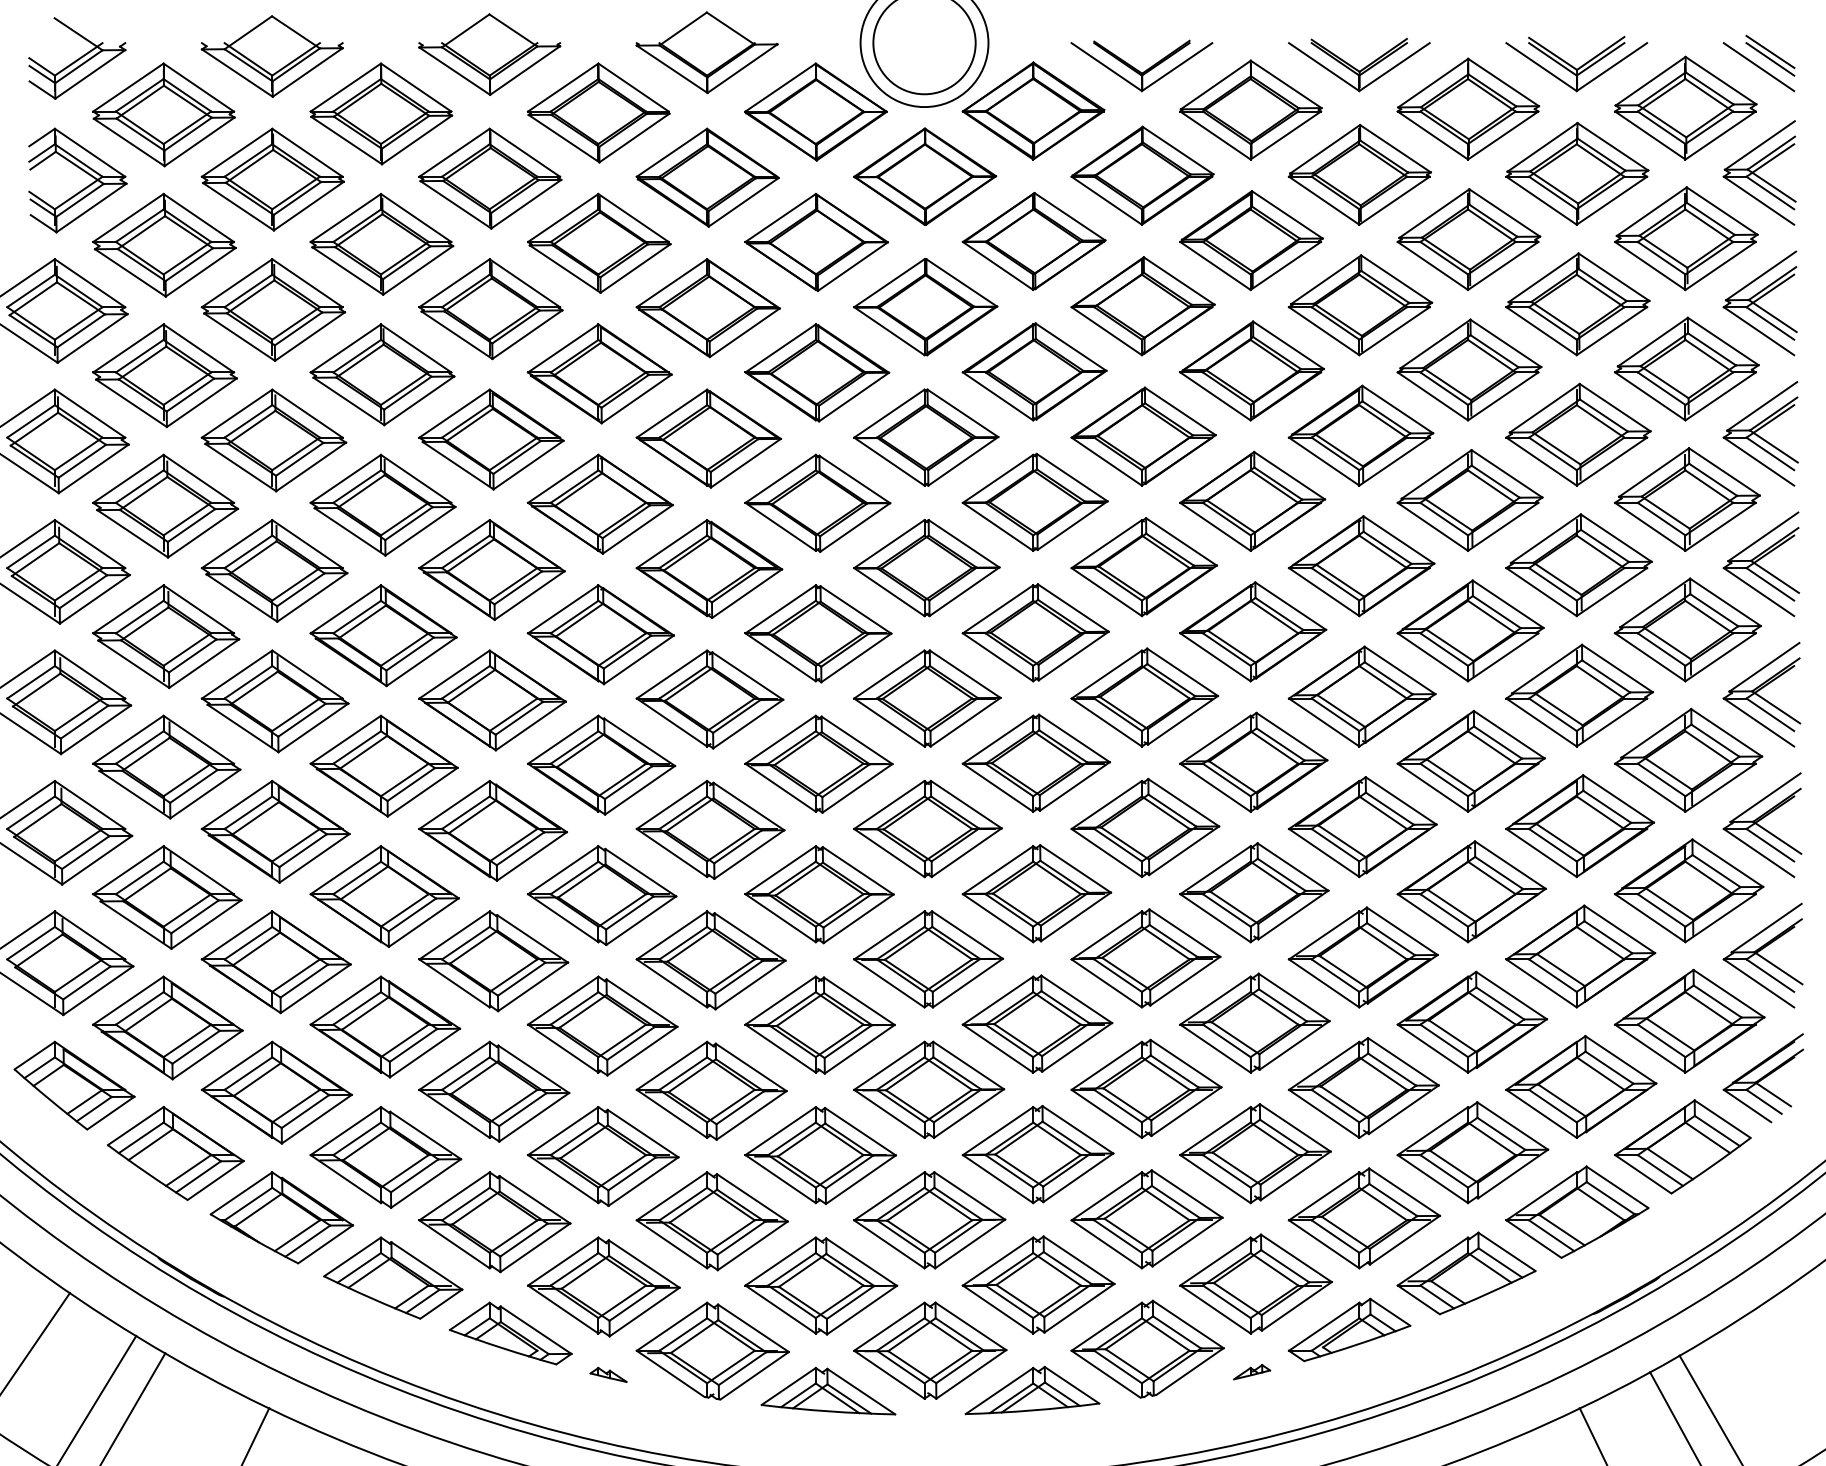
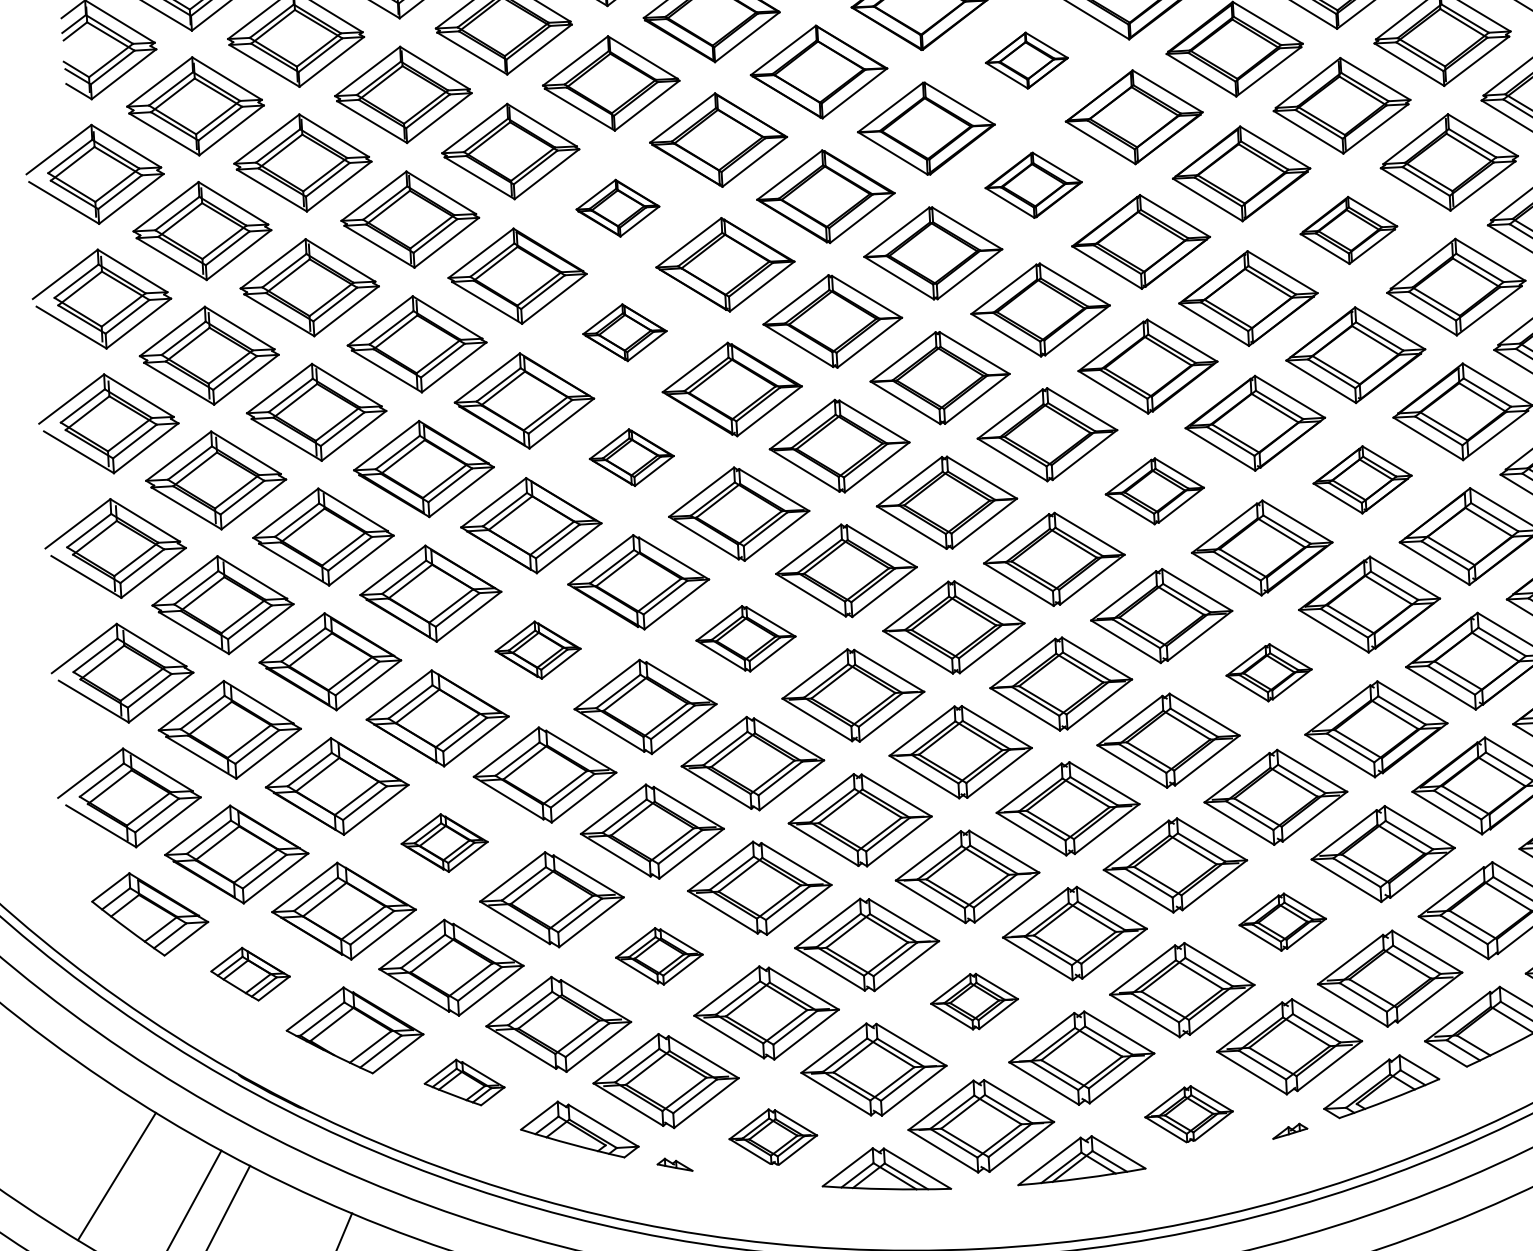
part: (1033, 241) -> (1026, 60), size x0.6
part: (1034, 371) -> (1033, 184), size x0.7
part: (599, 373) -> (617, 207), size x0.6
part: (1360, 435) -> (1348, 230), size x0.7
part: (600, 503) -> (625, 332), size x0.6
part: (600, 634) -> (631, 457), size x0.6
part: (1361, 696) -> (1362, 479), size x0.7
part: (1144, 697) -> (1154, 491), size x0.7
part: (710, 829) -> (745, 638), size x0.7
part: (492, 830) -> (537, 650), size x0.6
part: (1254, 892) -> (1269, 672), size x0.6
part: (385, 1026) -> (444, 842), size x0.6
part: (175, 1153) -> (250, 974), size x0.6
part: (1255, 1153) -> (1282, 921), size x0.6
part: (603, 1156) -> (659, 956), size x0.6
part: (929, 1220) -> (974, 1001), size x0.6
part: (393, 1277) -> (464, 1082), size x0.6
part: (1147, 1348) -> (1188, 1113), size x0.6
part: (712, 1350) -> (773, 1136), size x0.6

